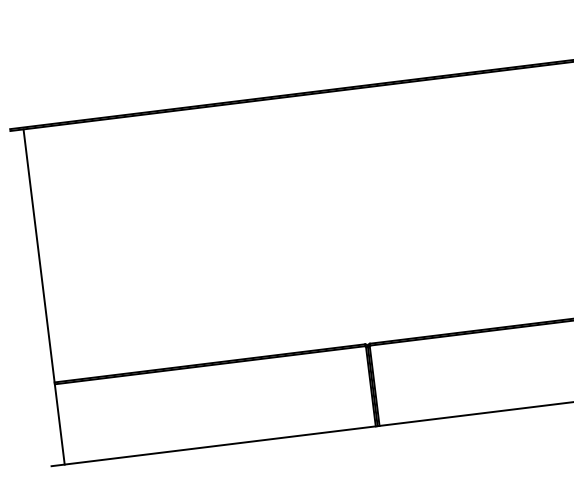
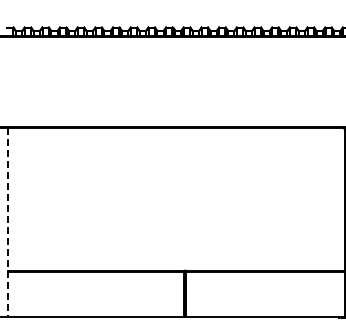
line: (44, 297) -> (8, 222), solid -> dashed

